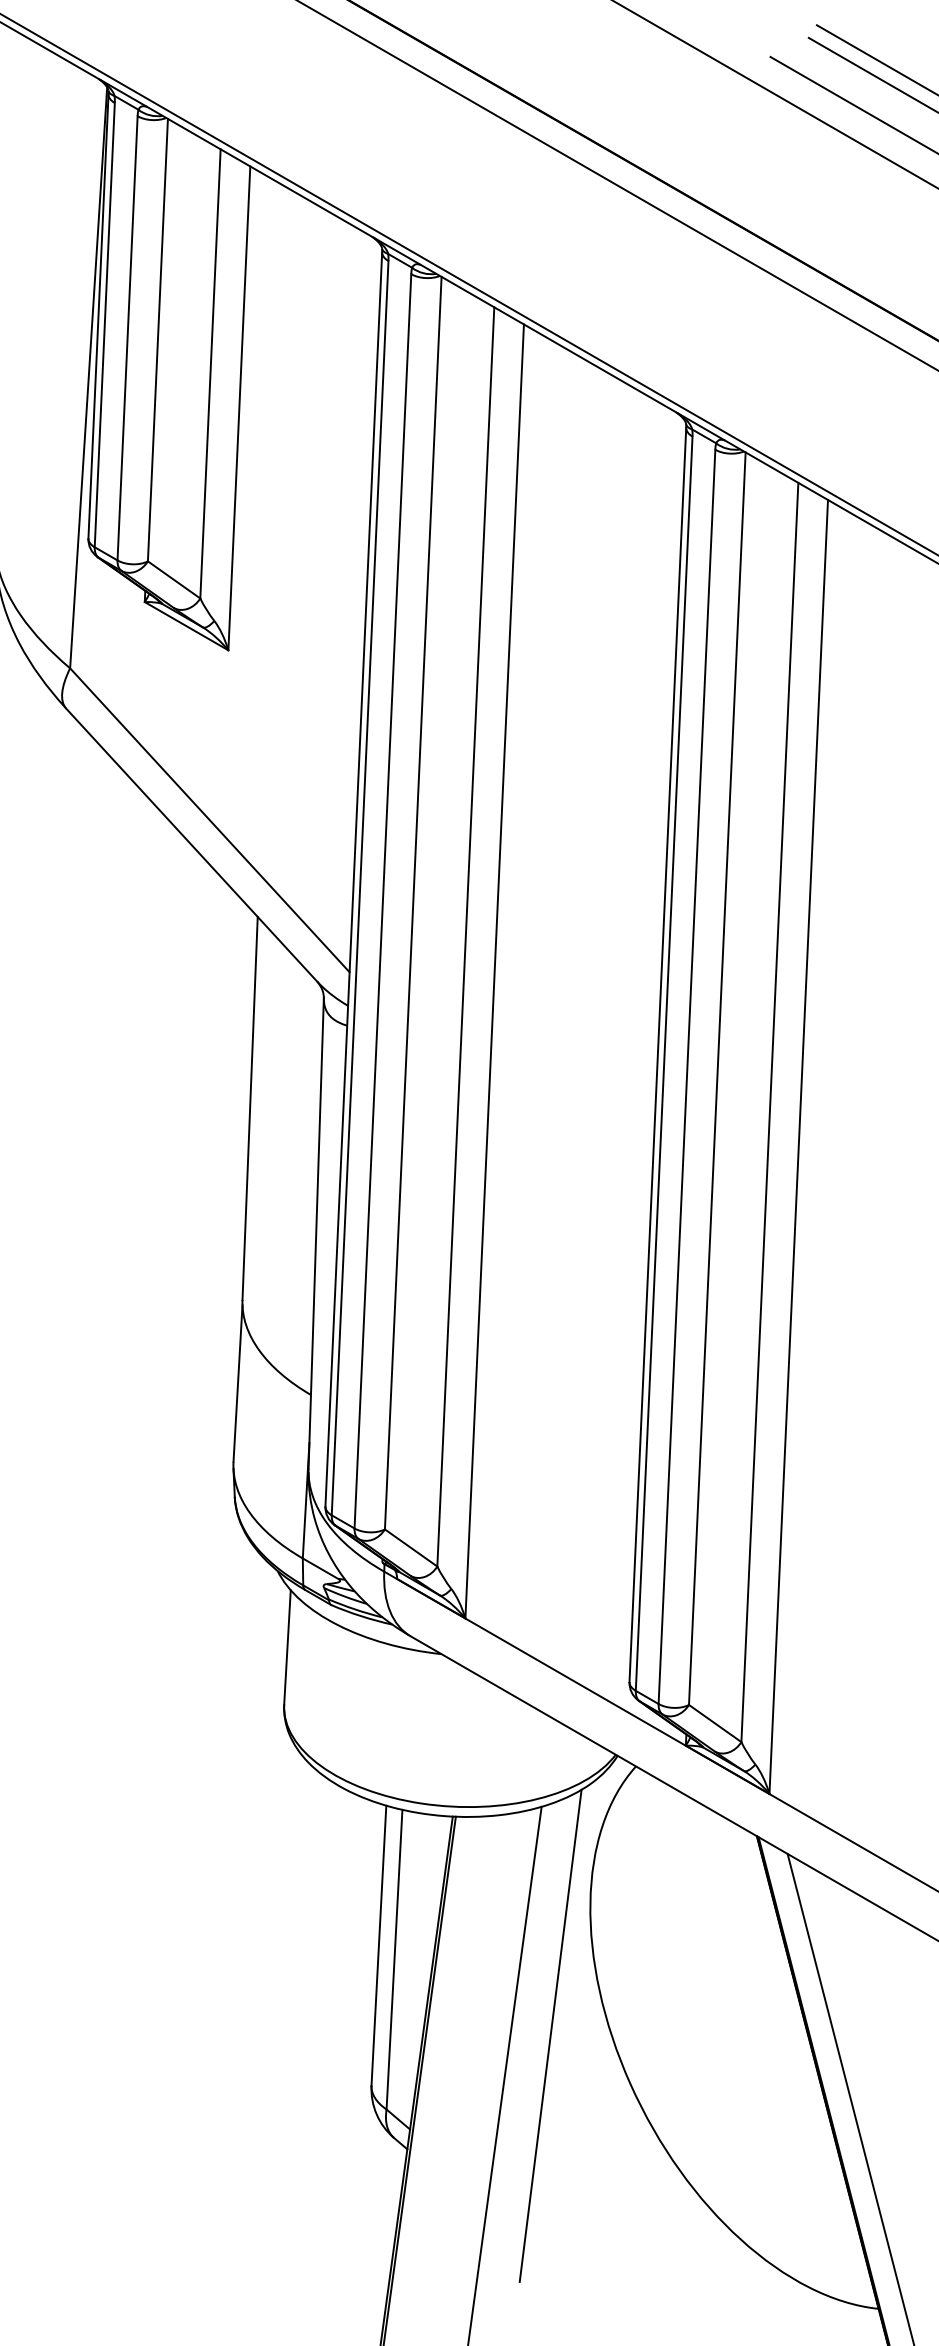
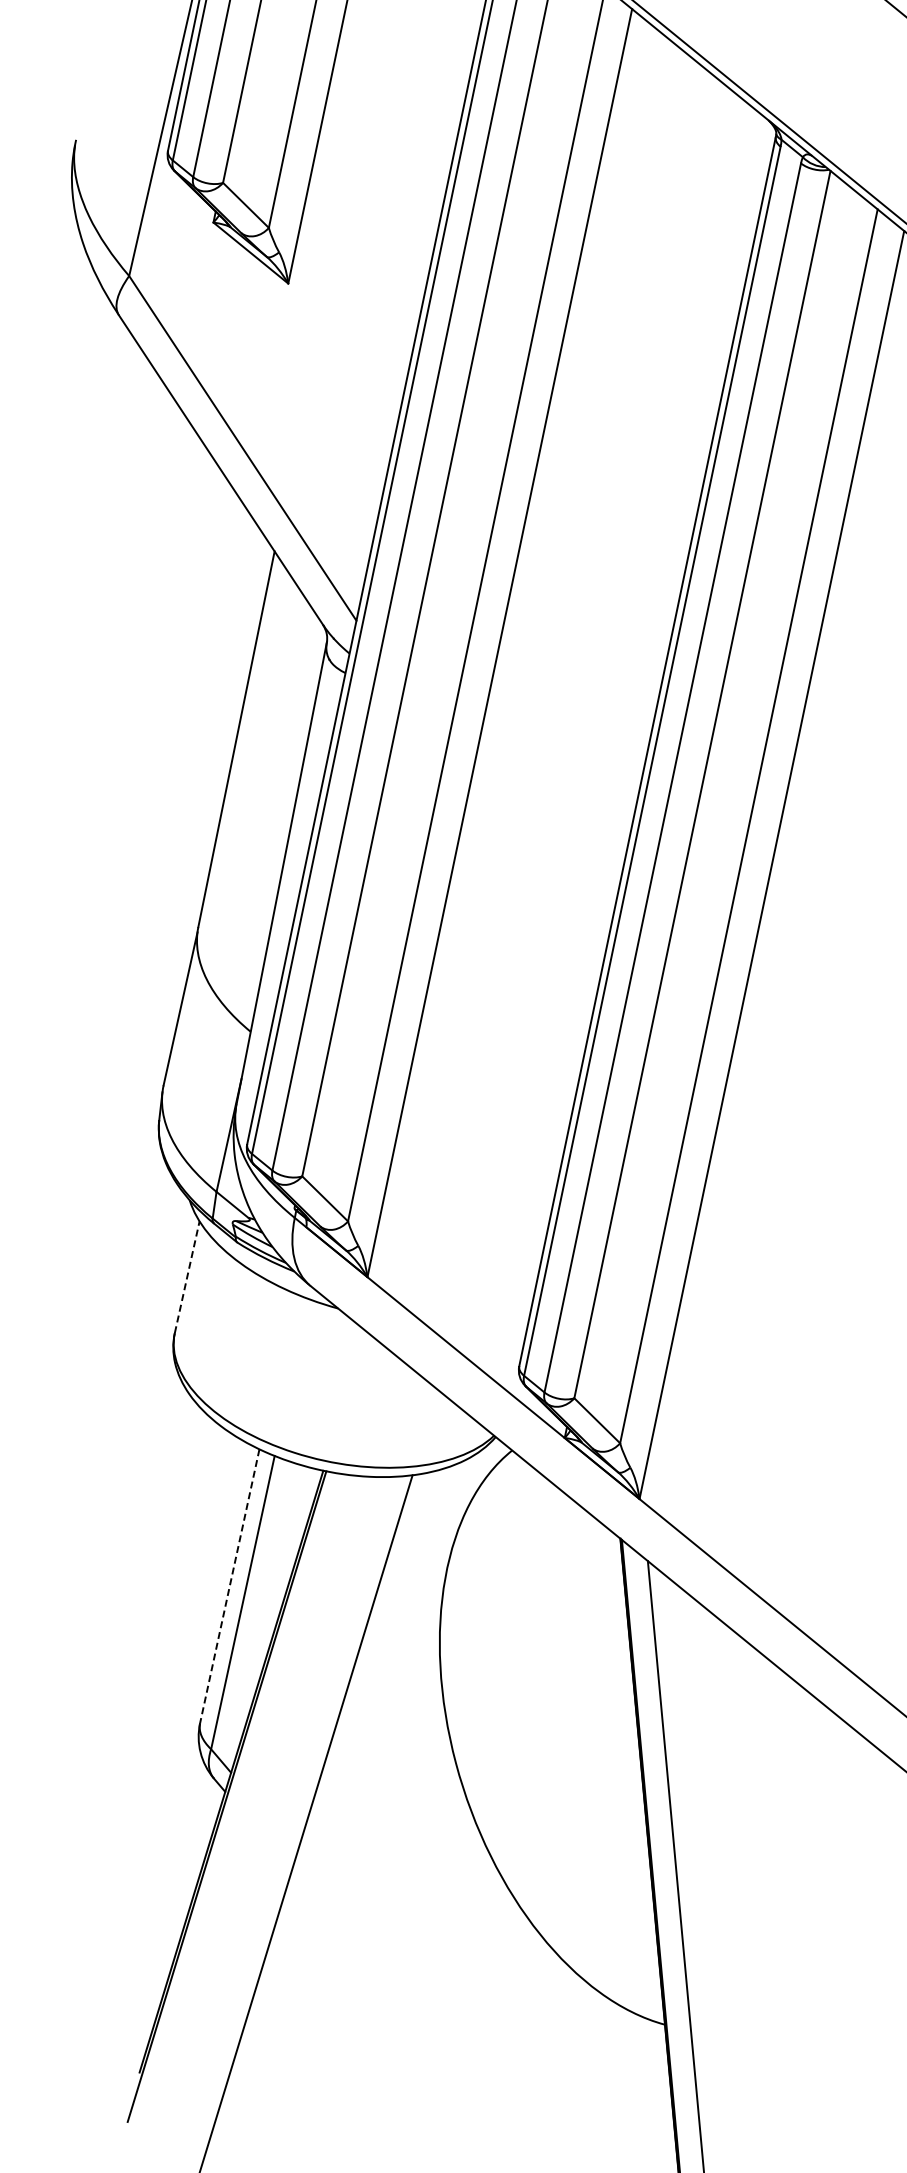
line: (287, 1646) -> (187, 1276), solid -> dashed
line: (378, 1946) -> (229, 1587), solid -> dashed
line: (550, 2035) -> (384, 1702), removed

